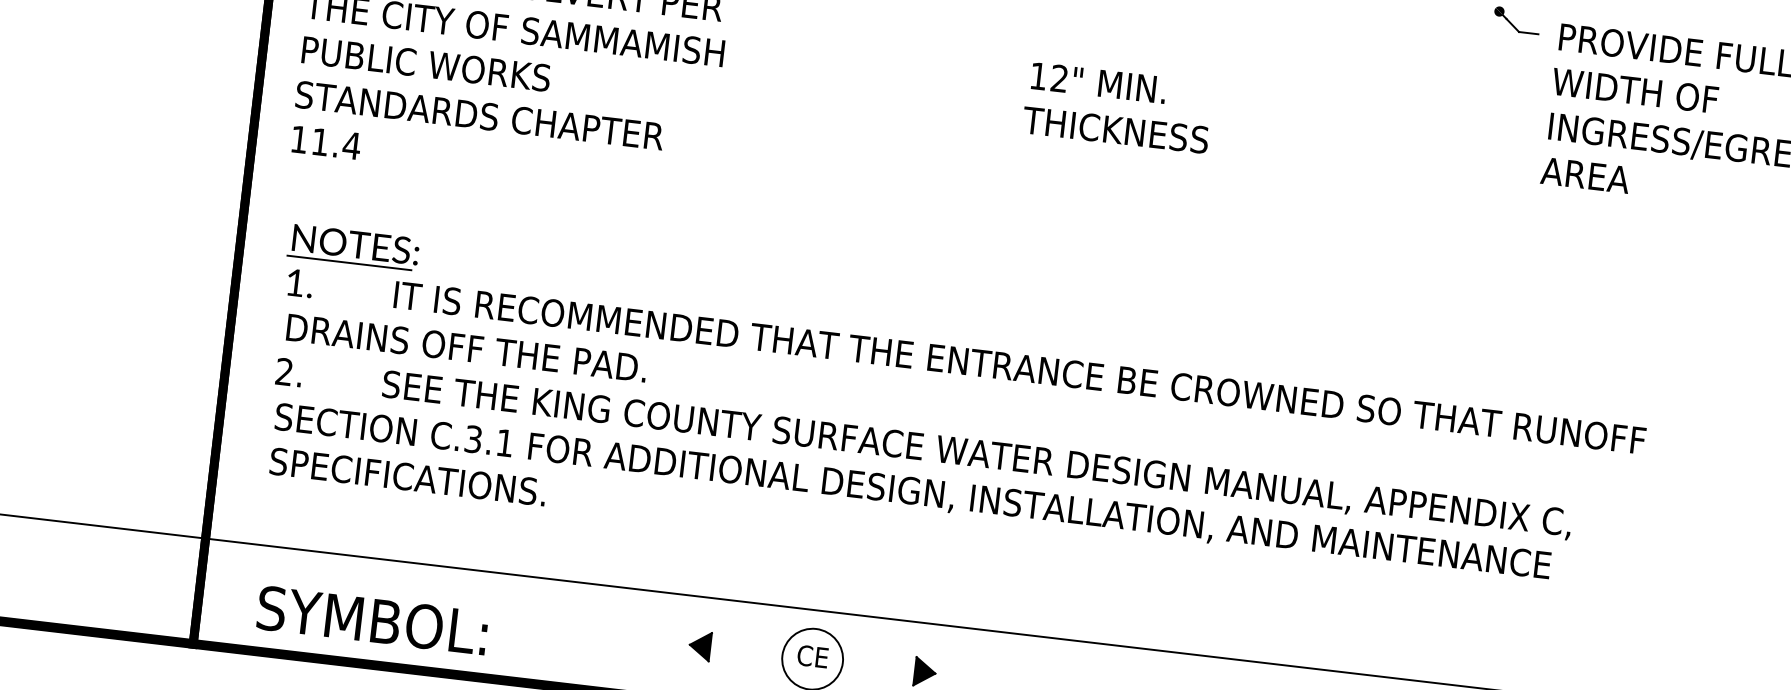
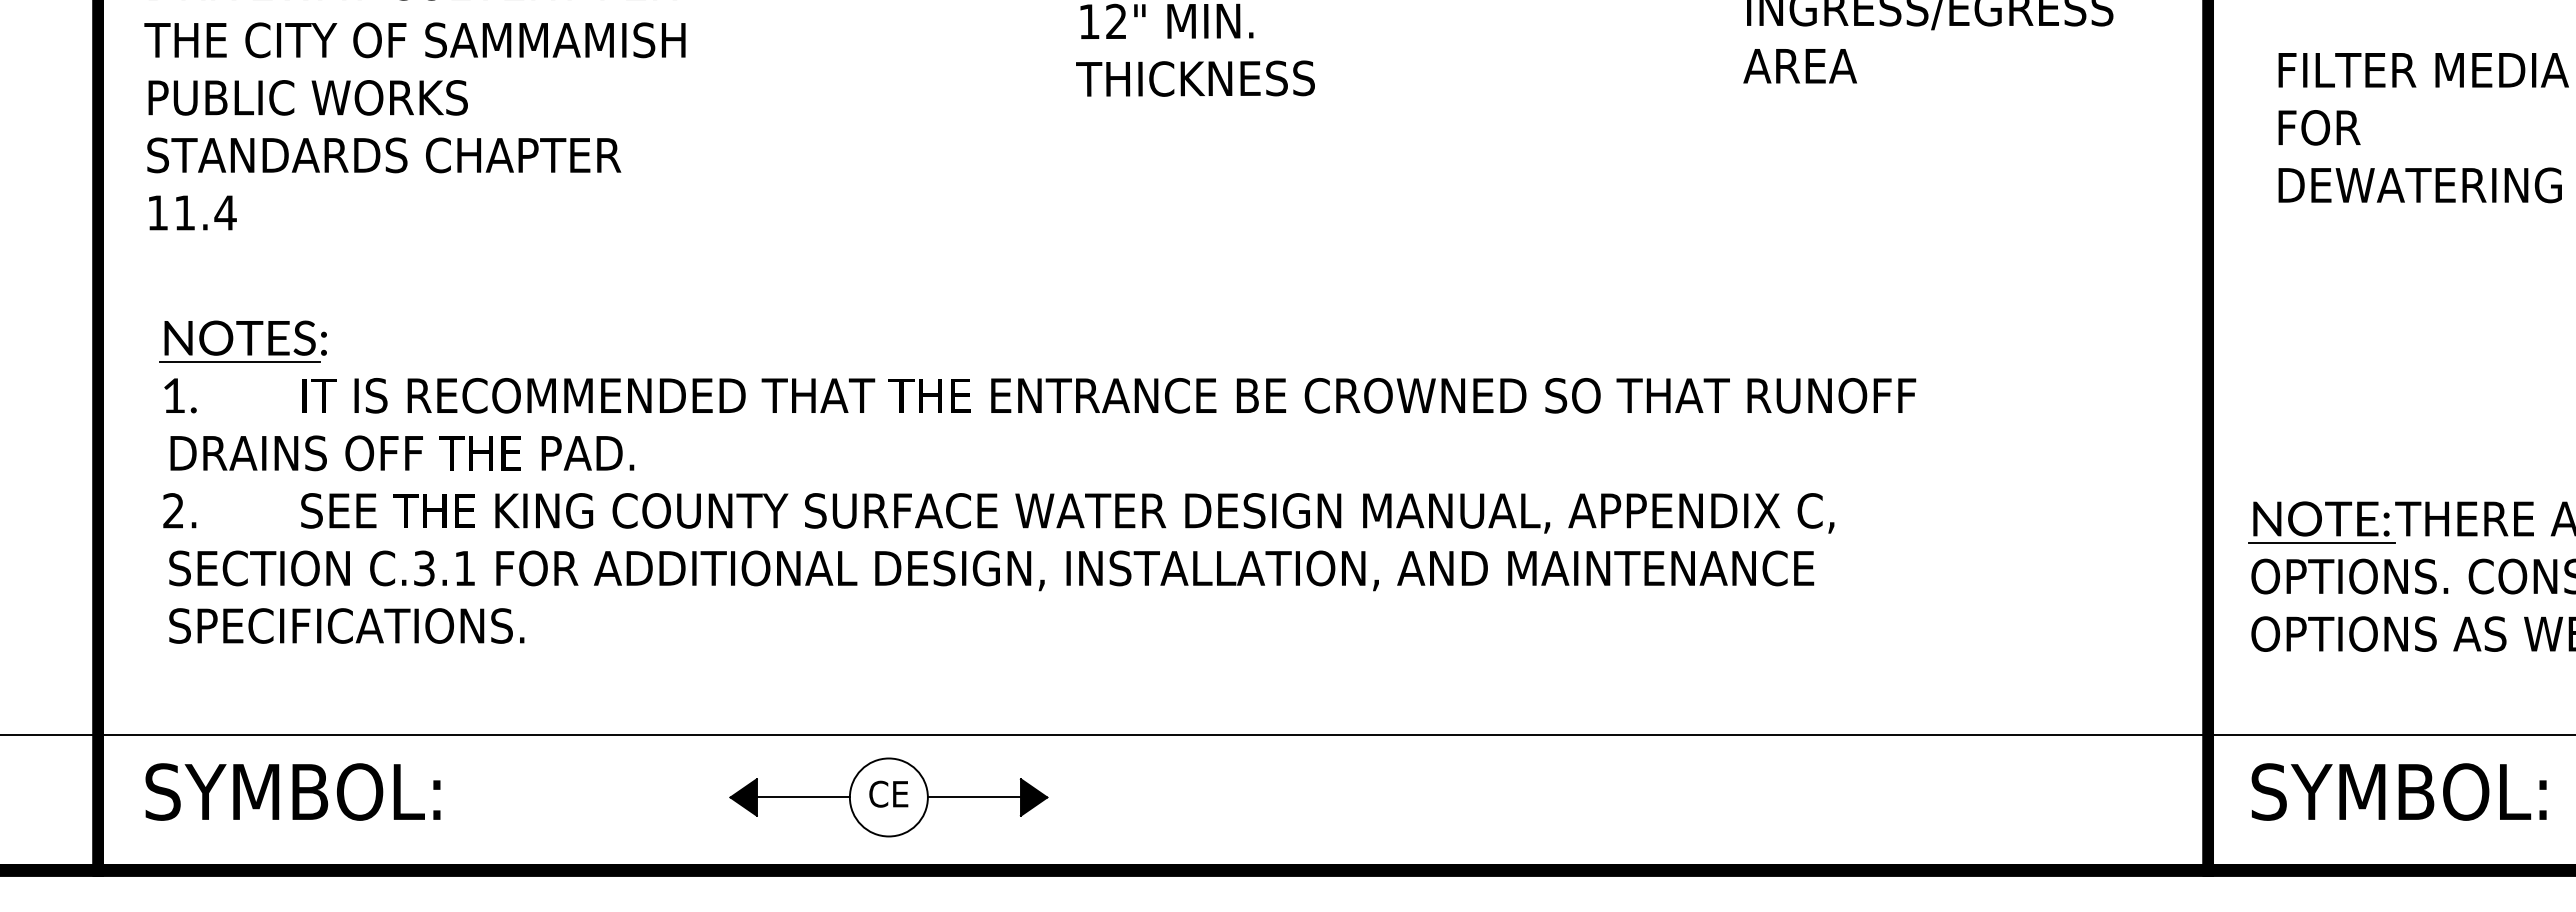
text: (372, 620) -> (292, 791), moved
line: (745, 651) -> (802, 797), added
line: (878, 666) -> (973, 797), added

